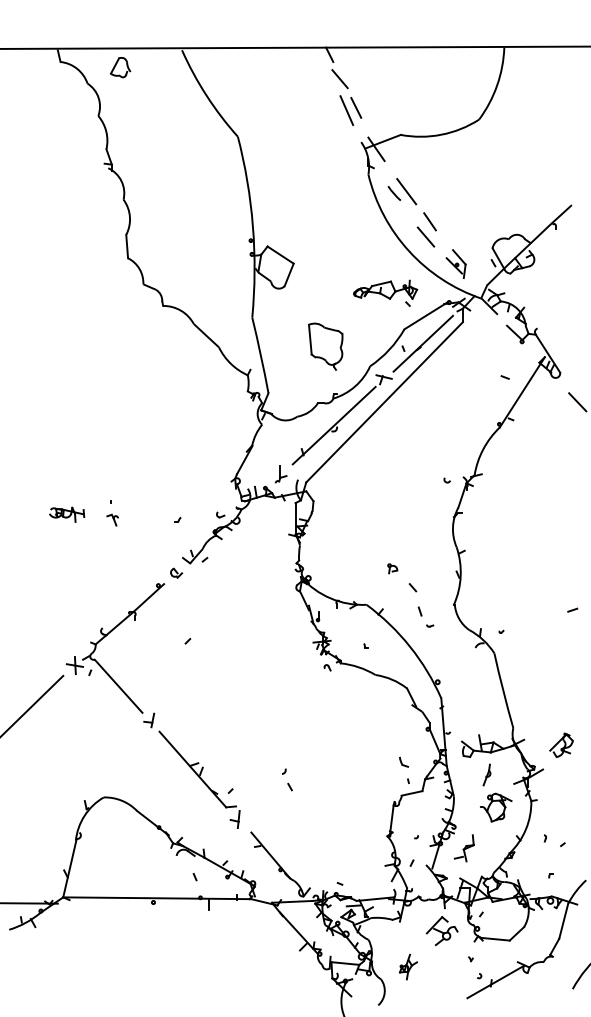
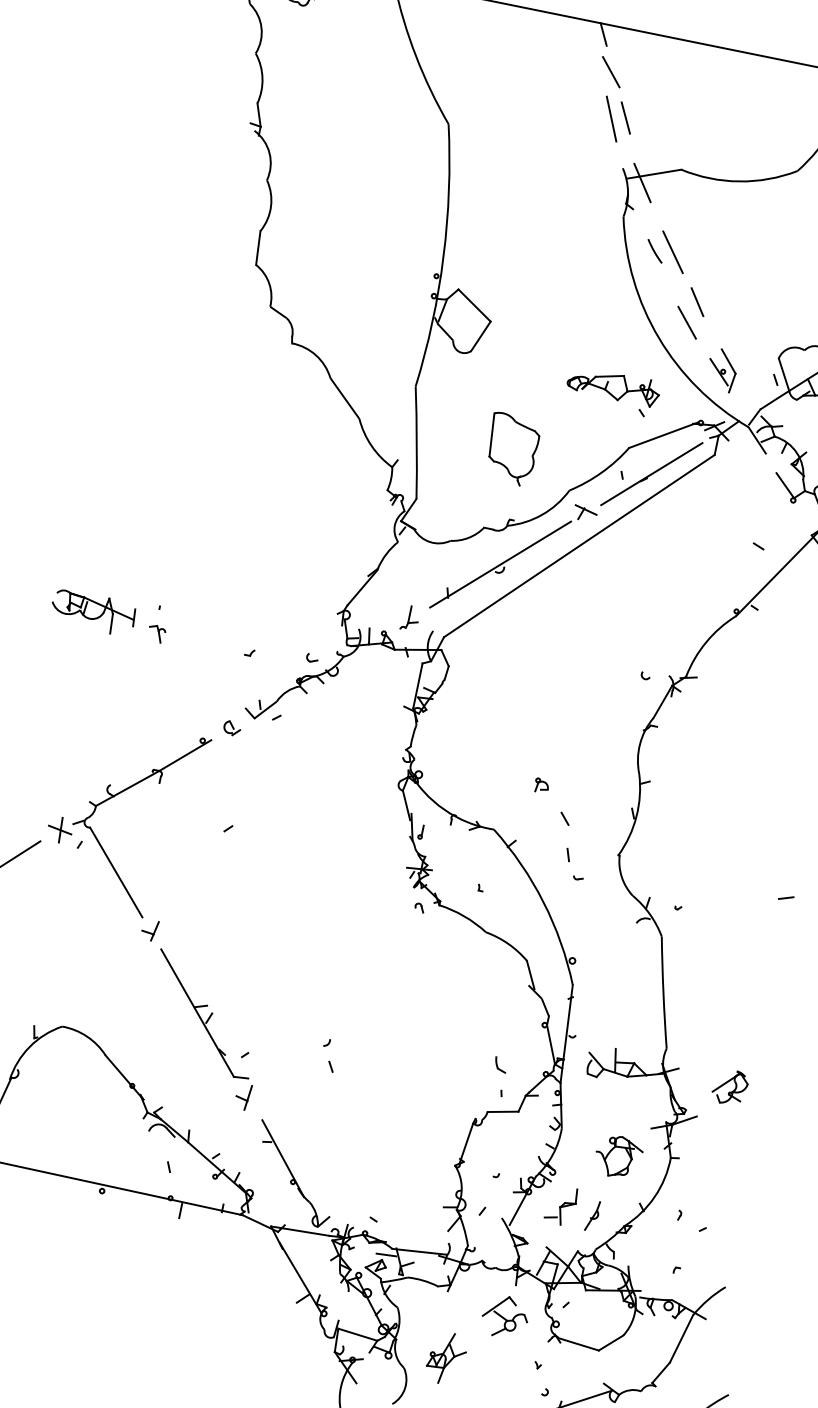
part: (66, 514) -> (92, 612), size x1.67
part: (486, 774) -> (592, 1215), moved
part: (408, 966) -> (446, 1357), size x1.43

